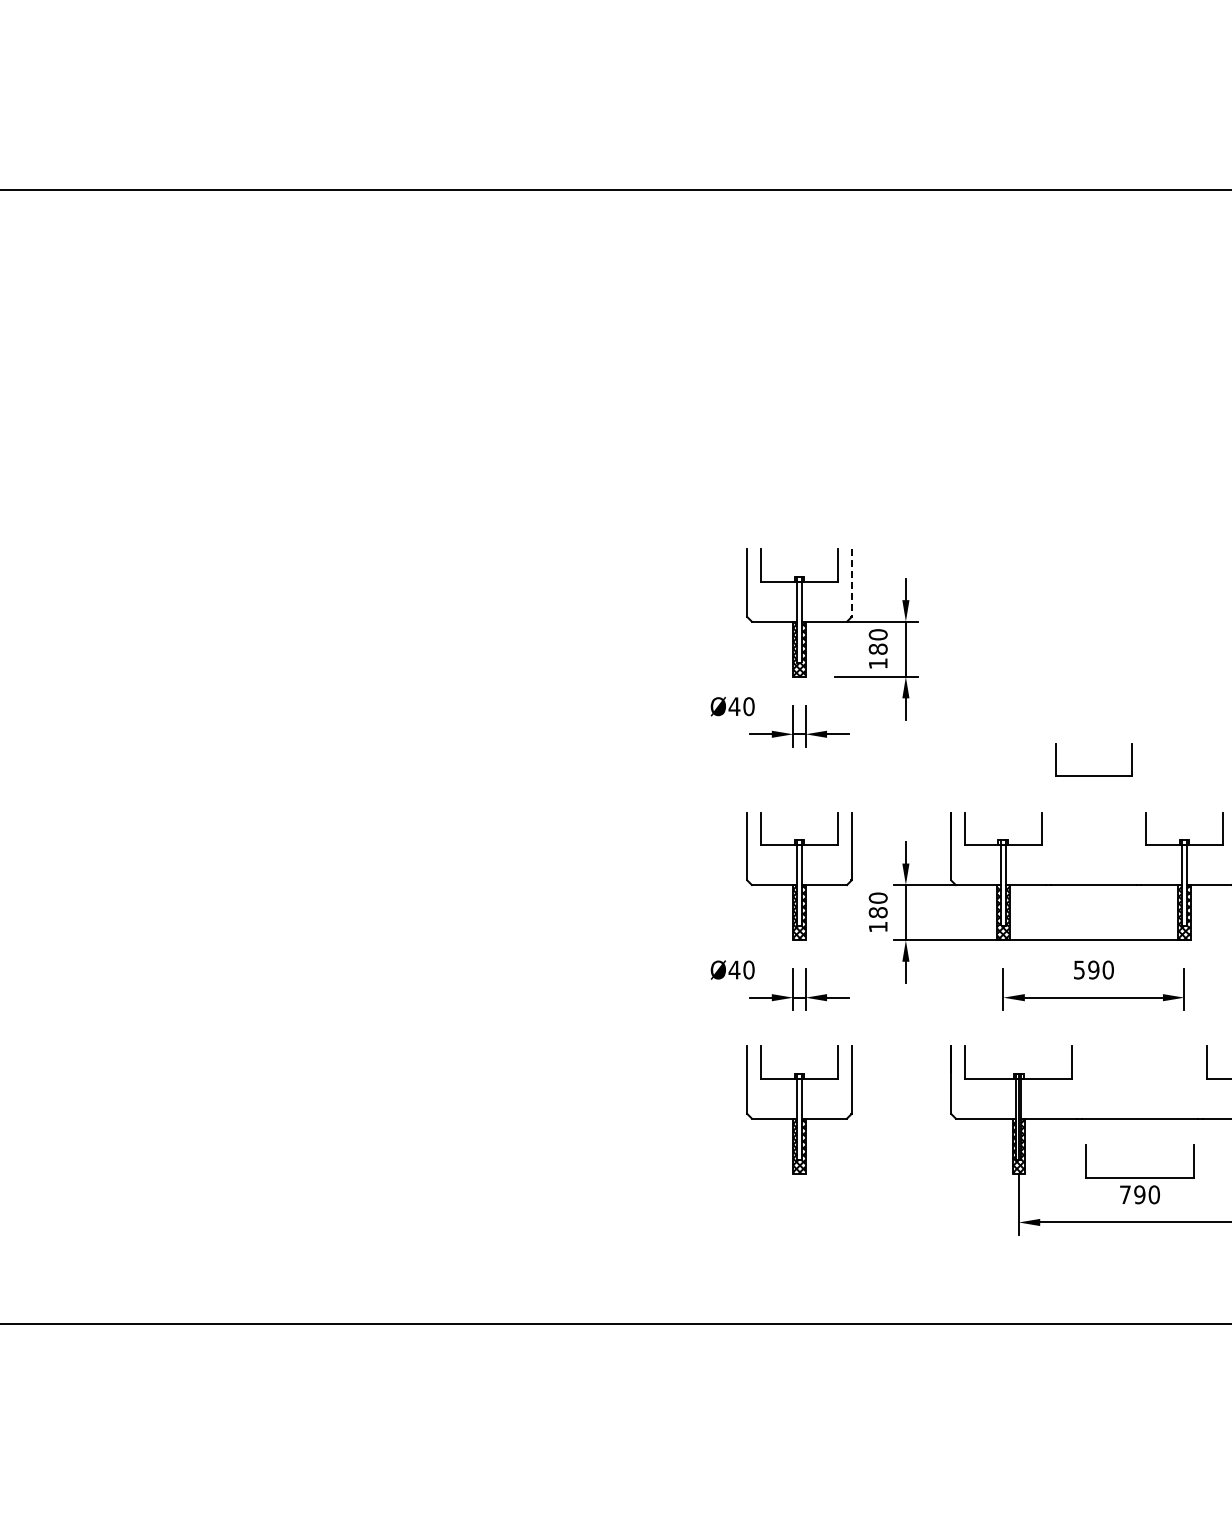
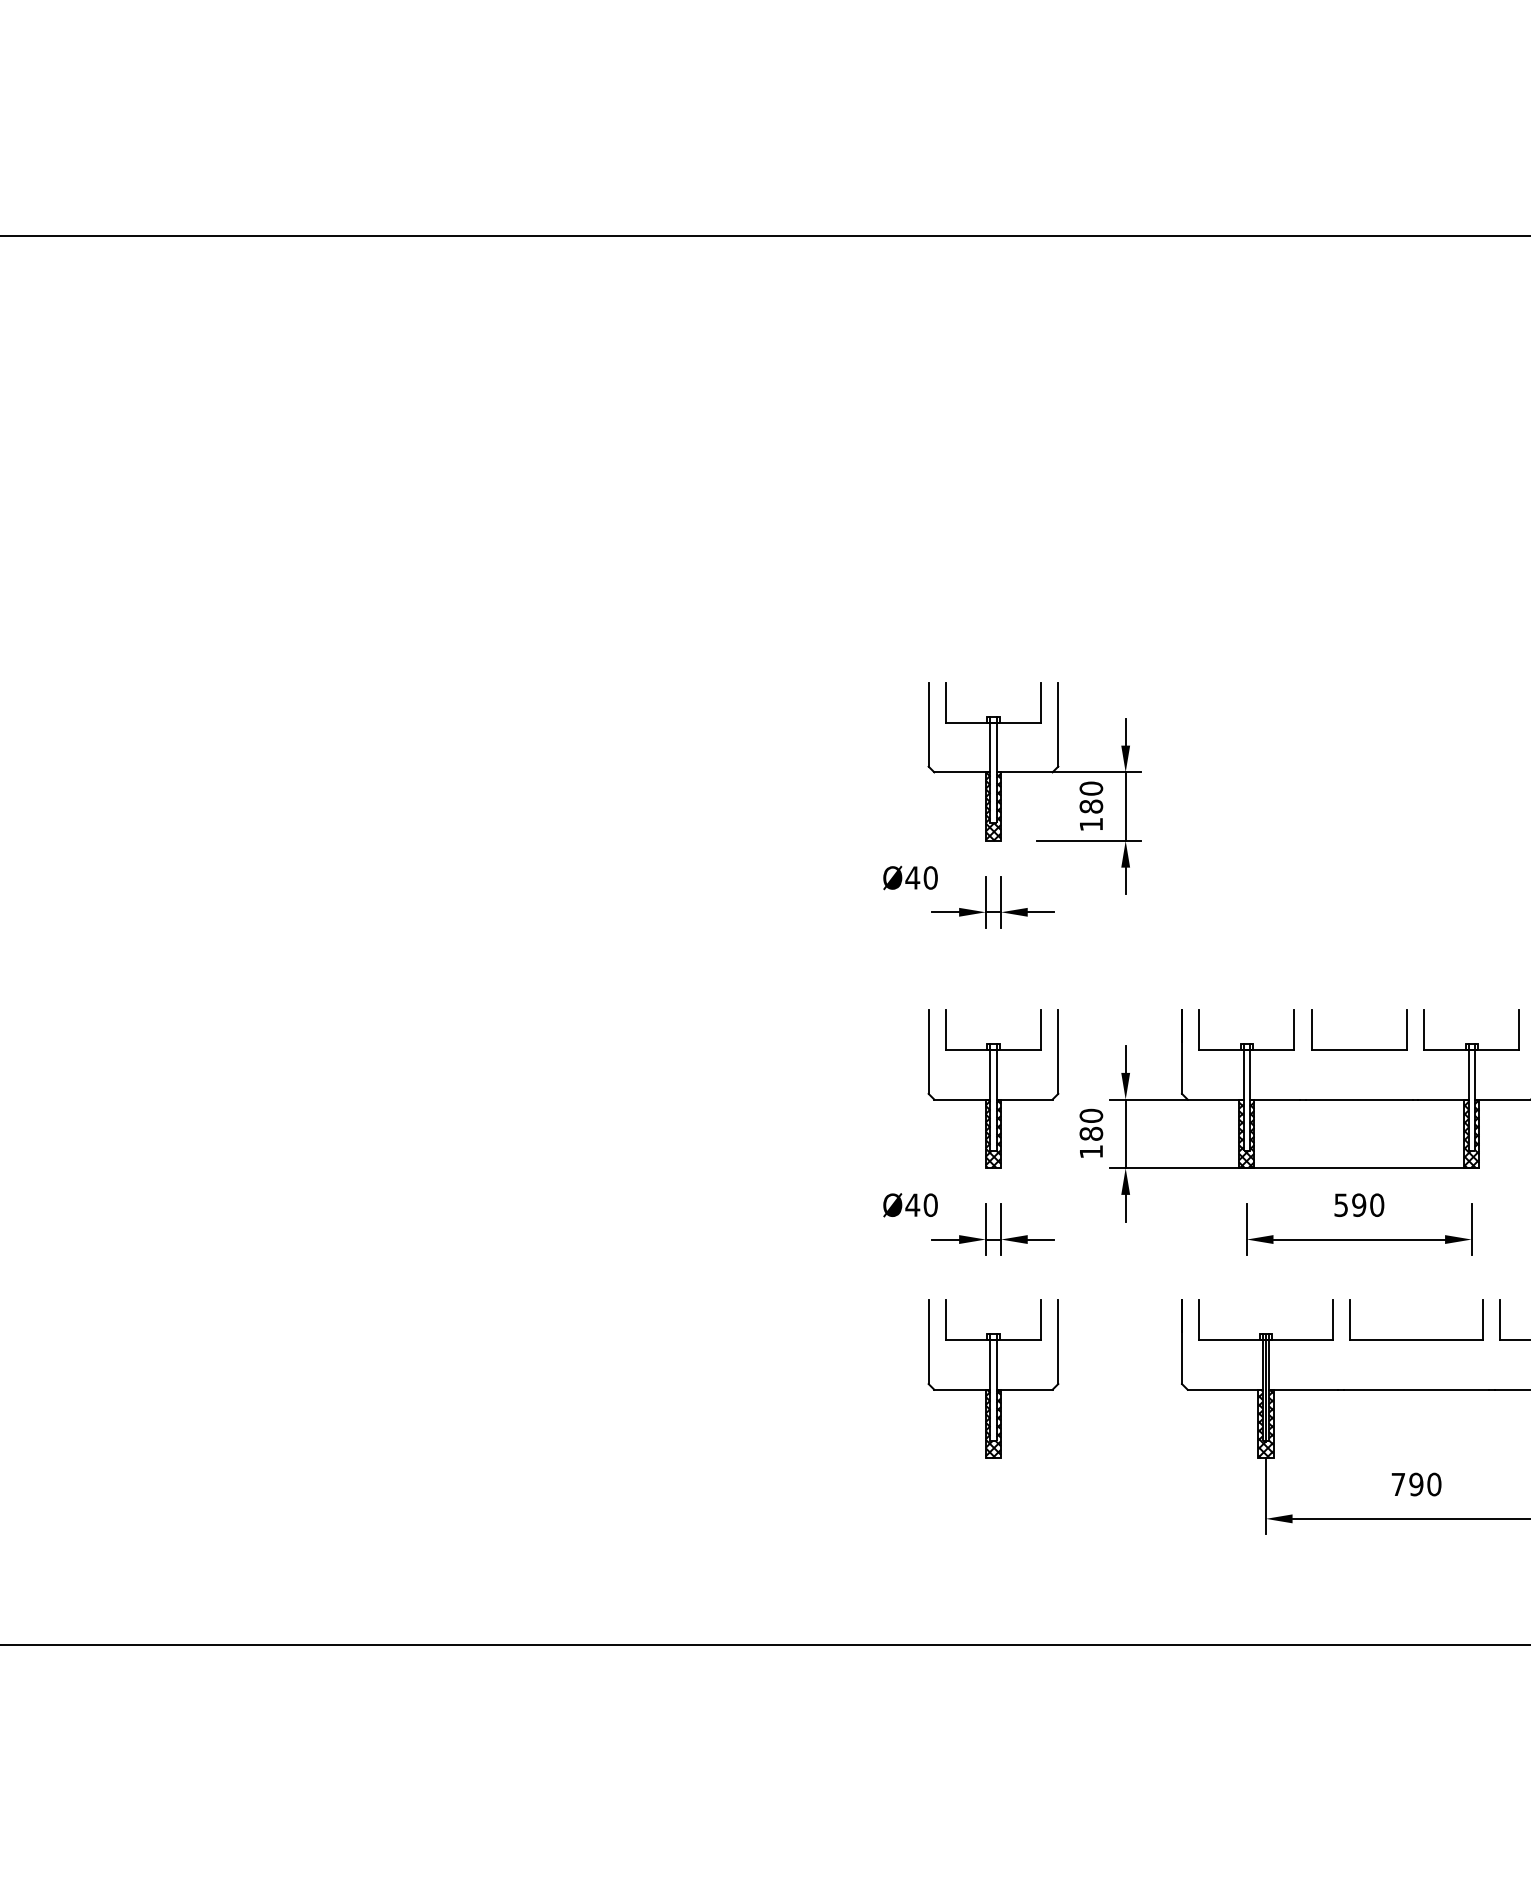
line: (851, 583) -> (1058, 724), dashed -> solid
part: (1093, 775) -> (1358, 1049), moved
part: (1139, 1177) -> (1415, 1339), moved

